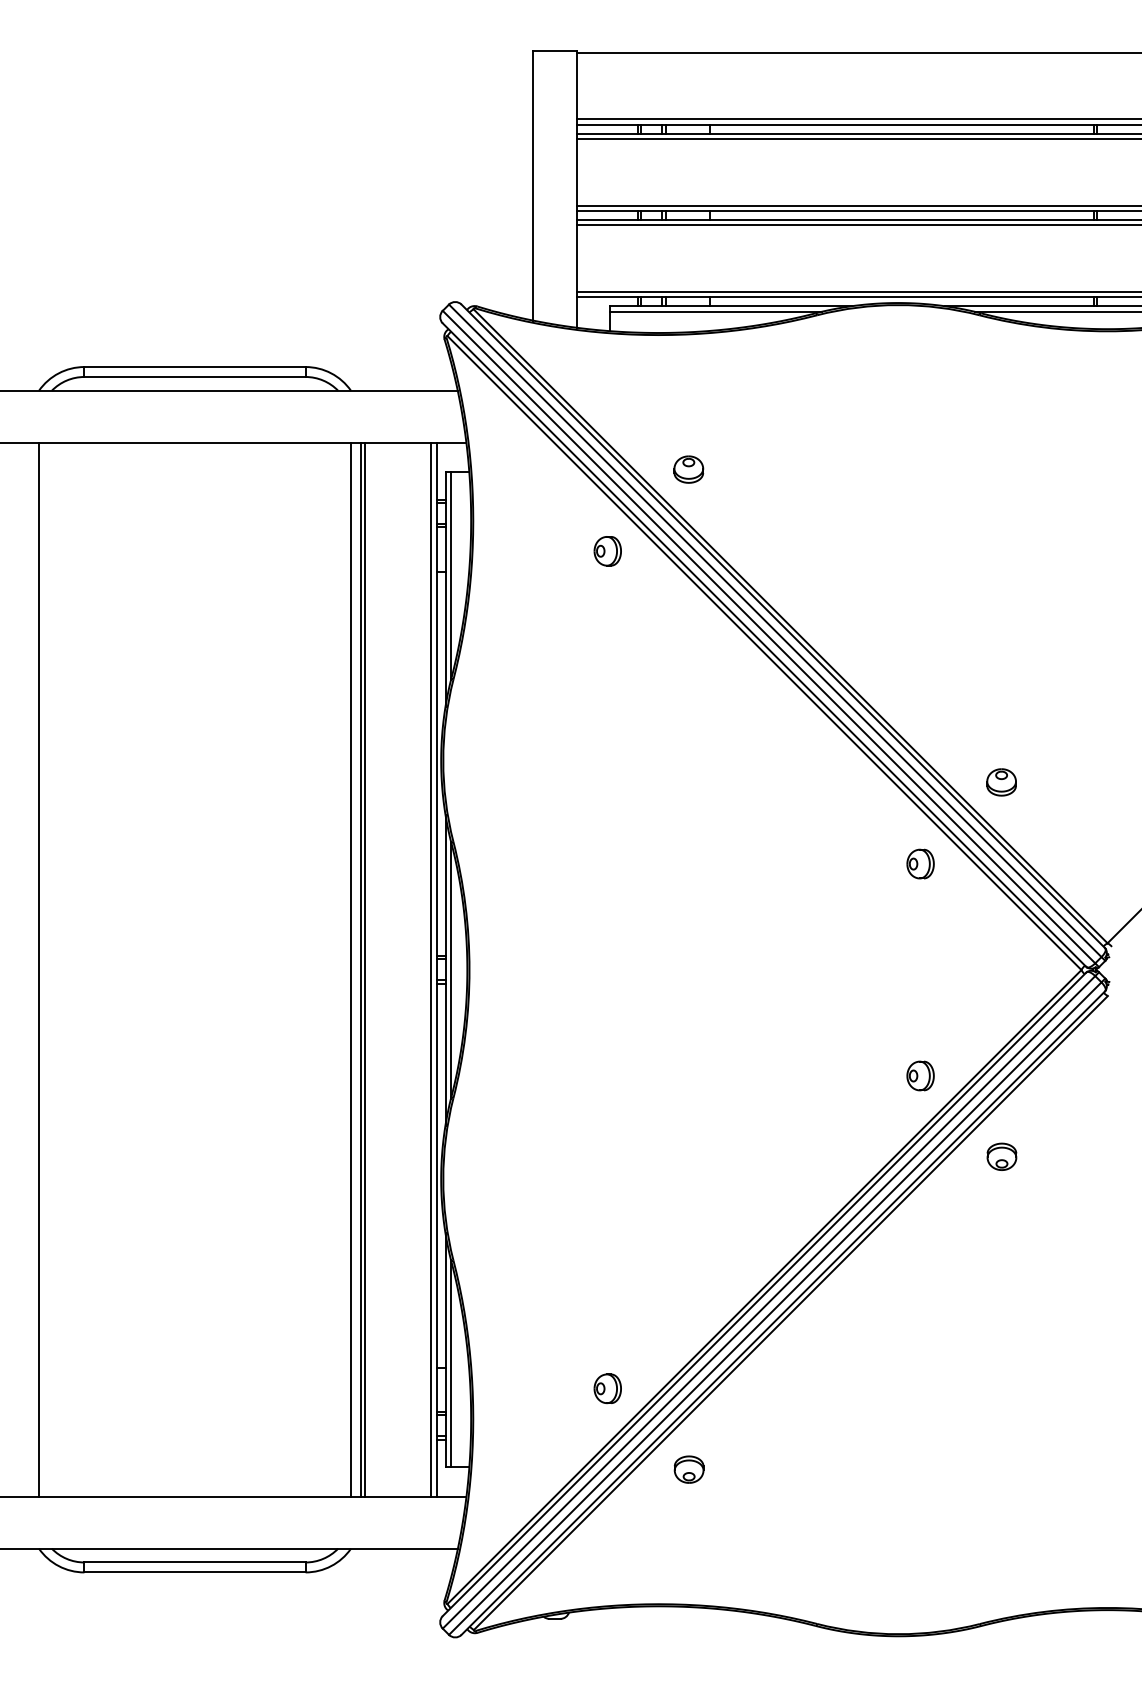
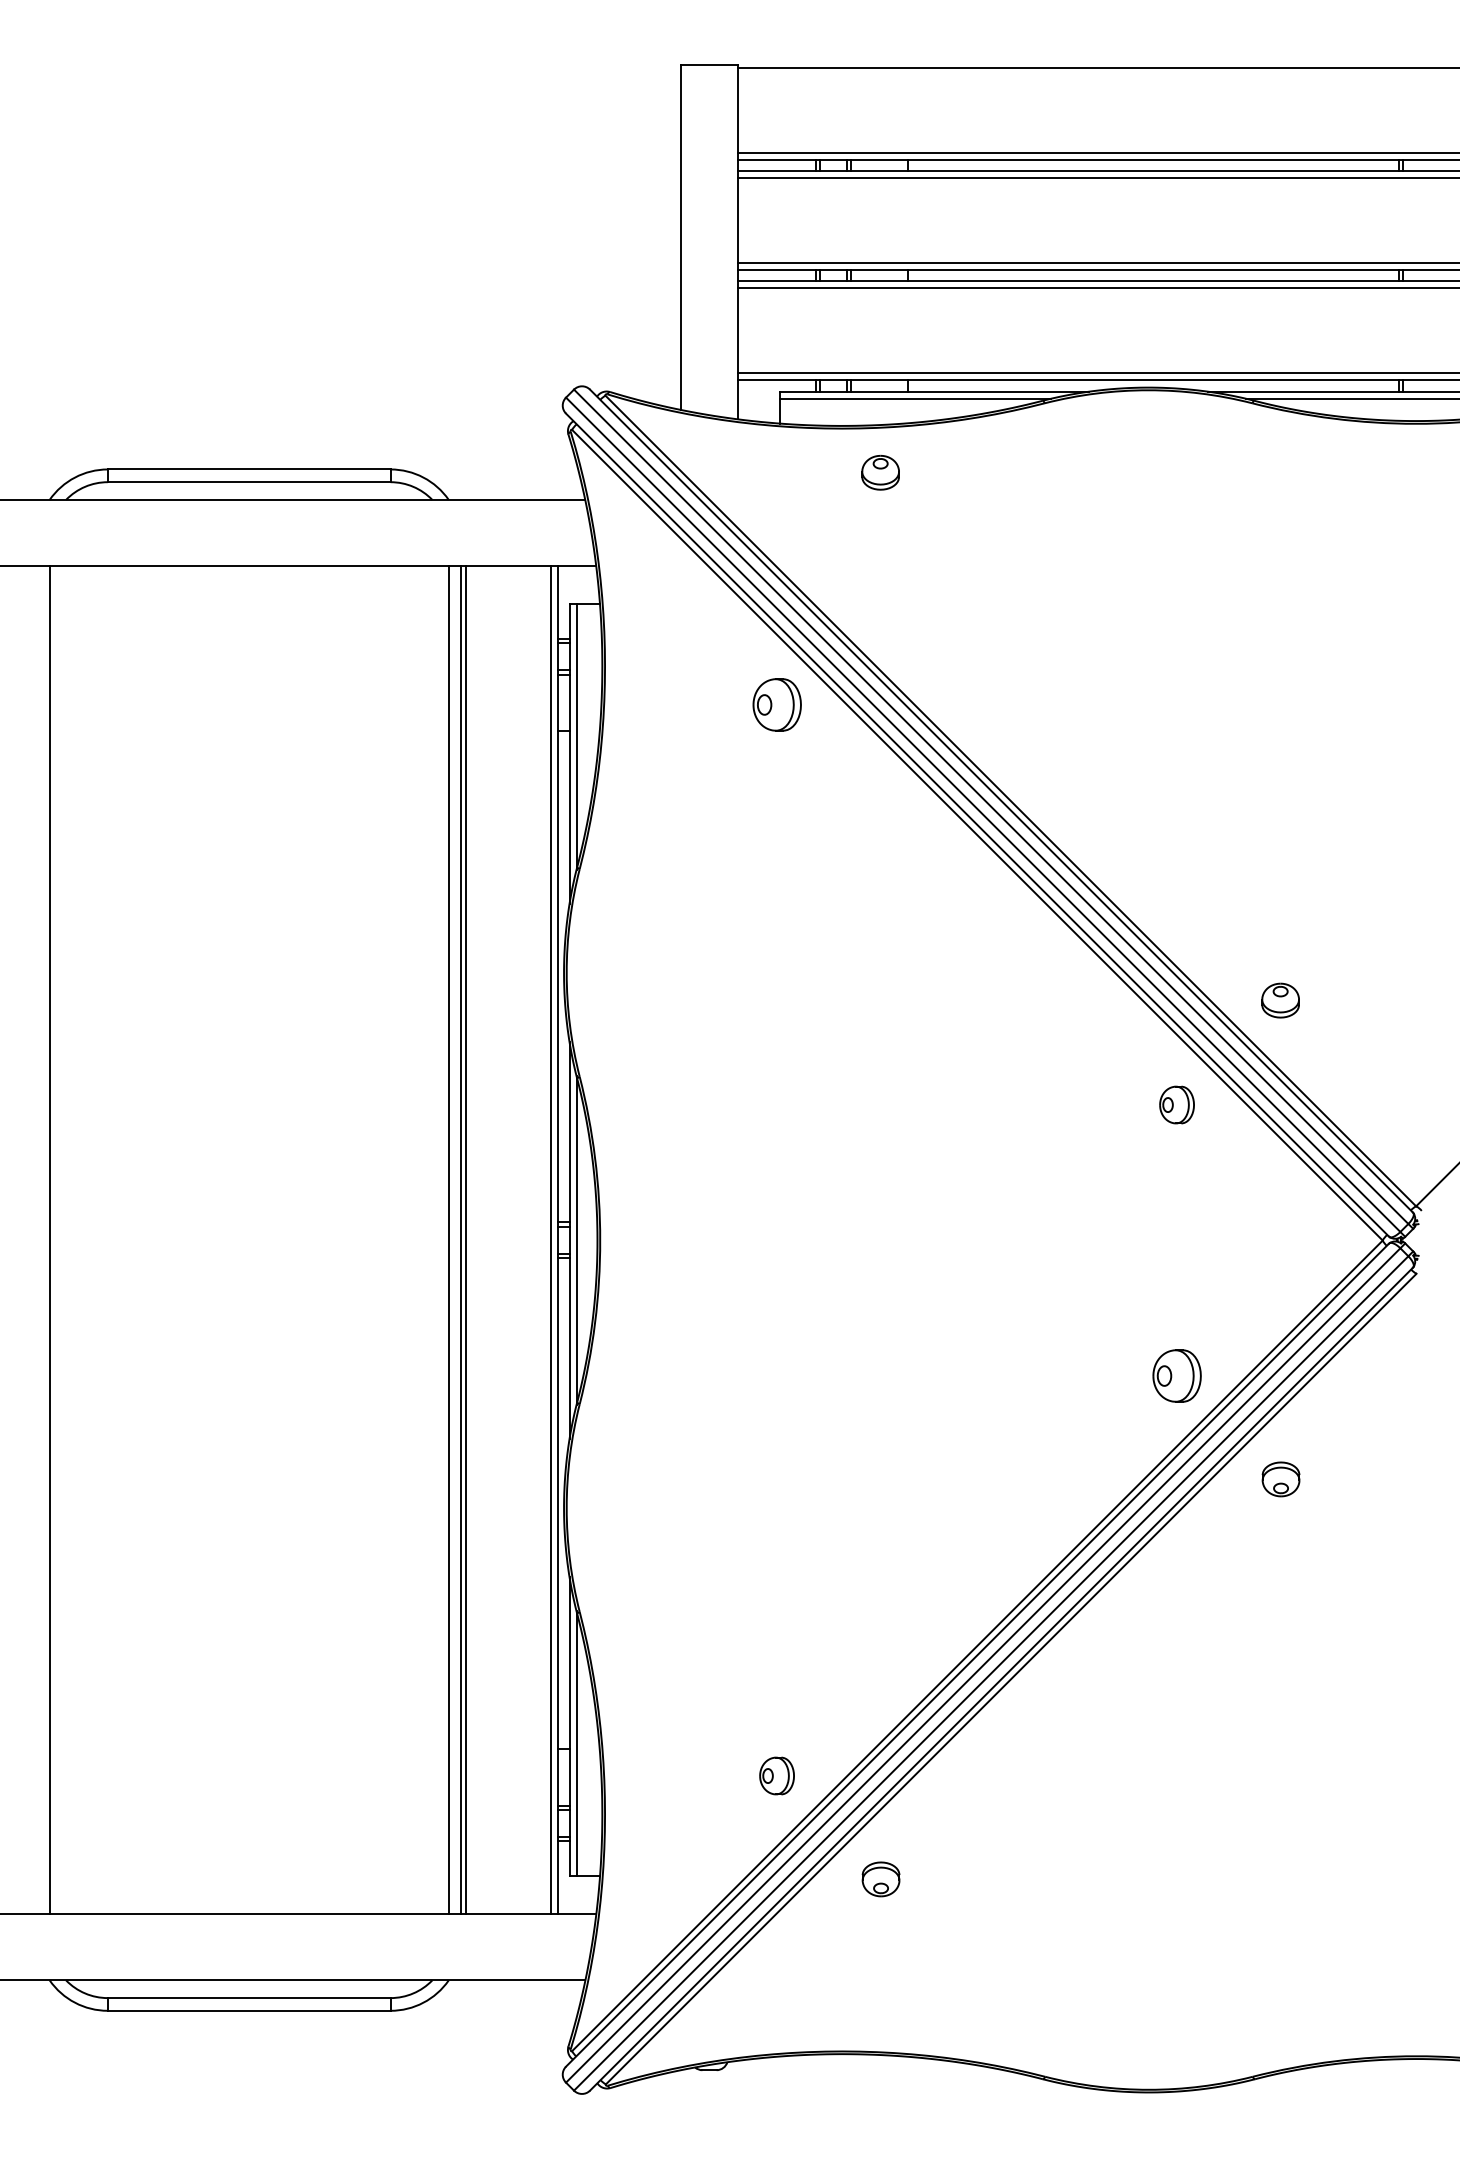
part: (688, 469) -> (880, 472), moved
part: (607, 551) -> (776, 705), size x1.4
part: (920, 1075) -> (1176, 1375), size x1.4

